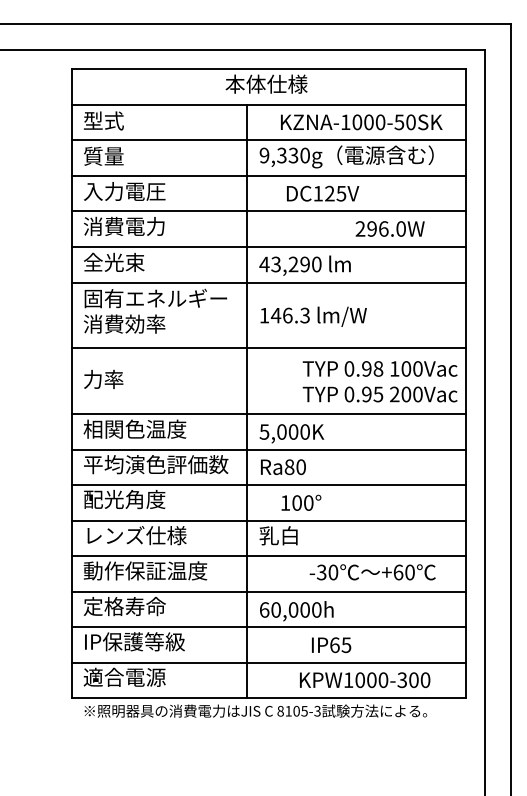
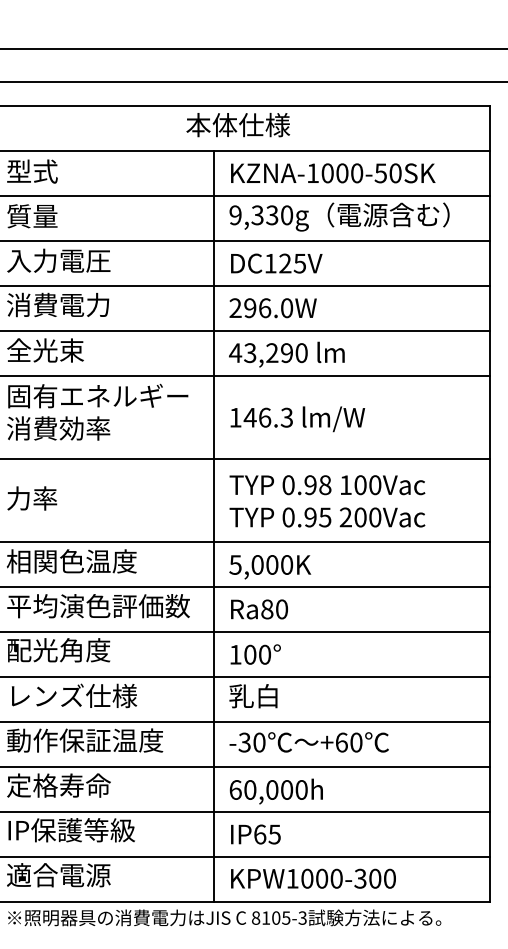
text: (361, 122) -> (332, 173), moved
text: (323, 193) -> (277, 263), moved
text: (389, 228) -> (272, 307), moved
text: (379, 381) -> (326, 501), moved
text: (301, 502) -> (255, 654), moved
text: (372, 572) -> (308, 742), moved
text: (331, 645) -> (255, 834), moved
text: (365, 680) -> (313, 879), moved

